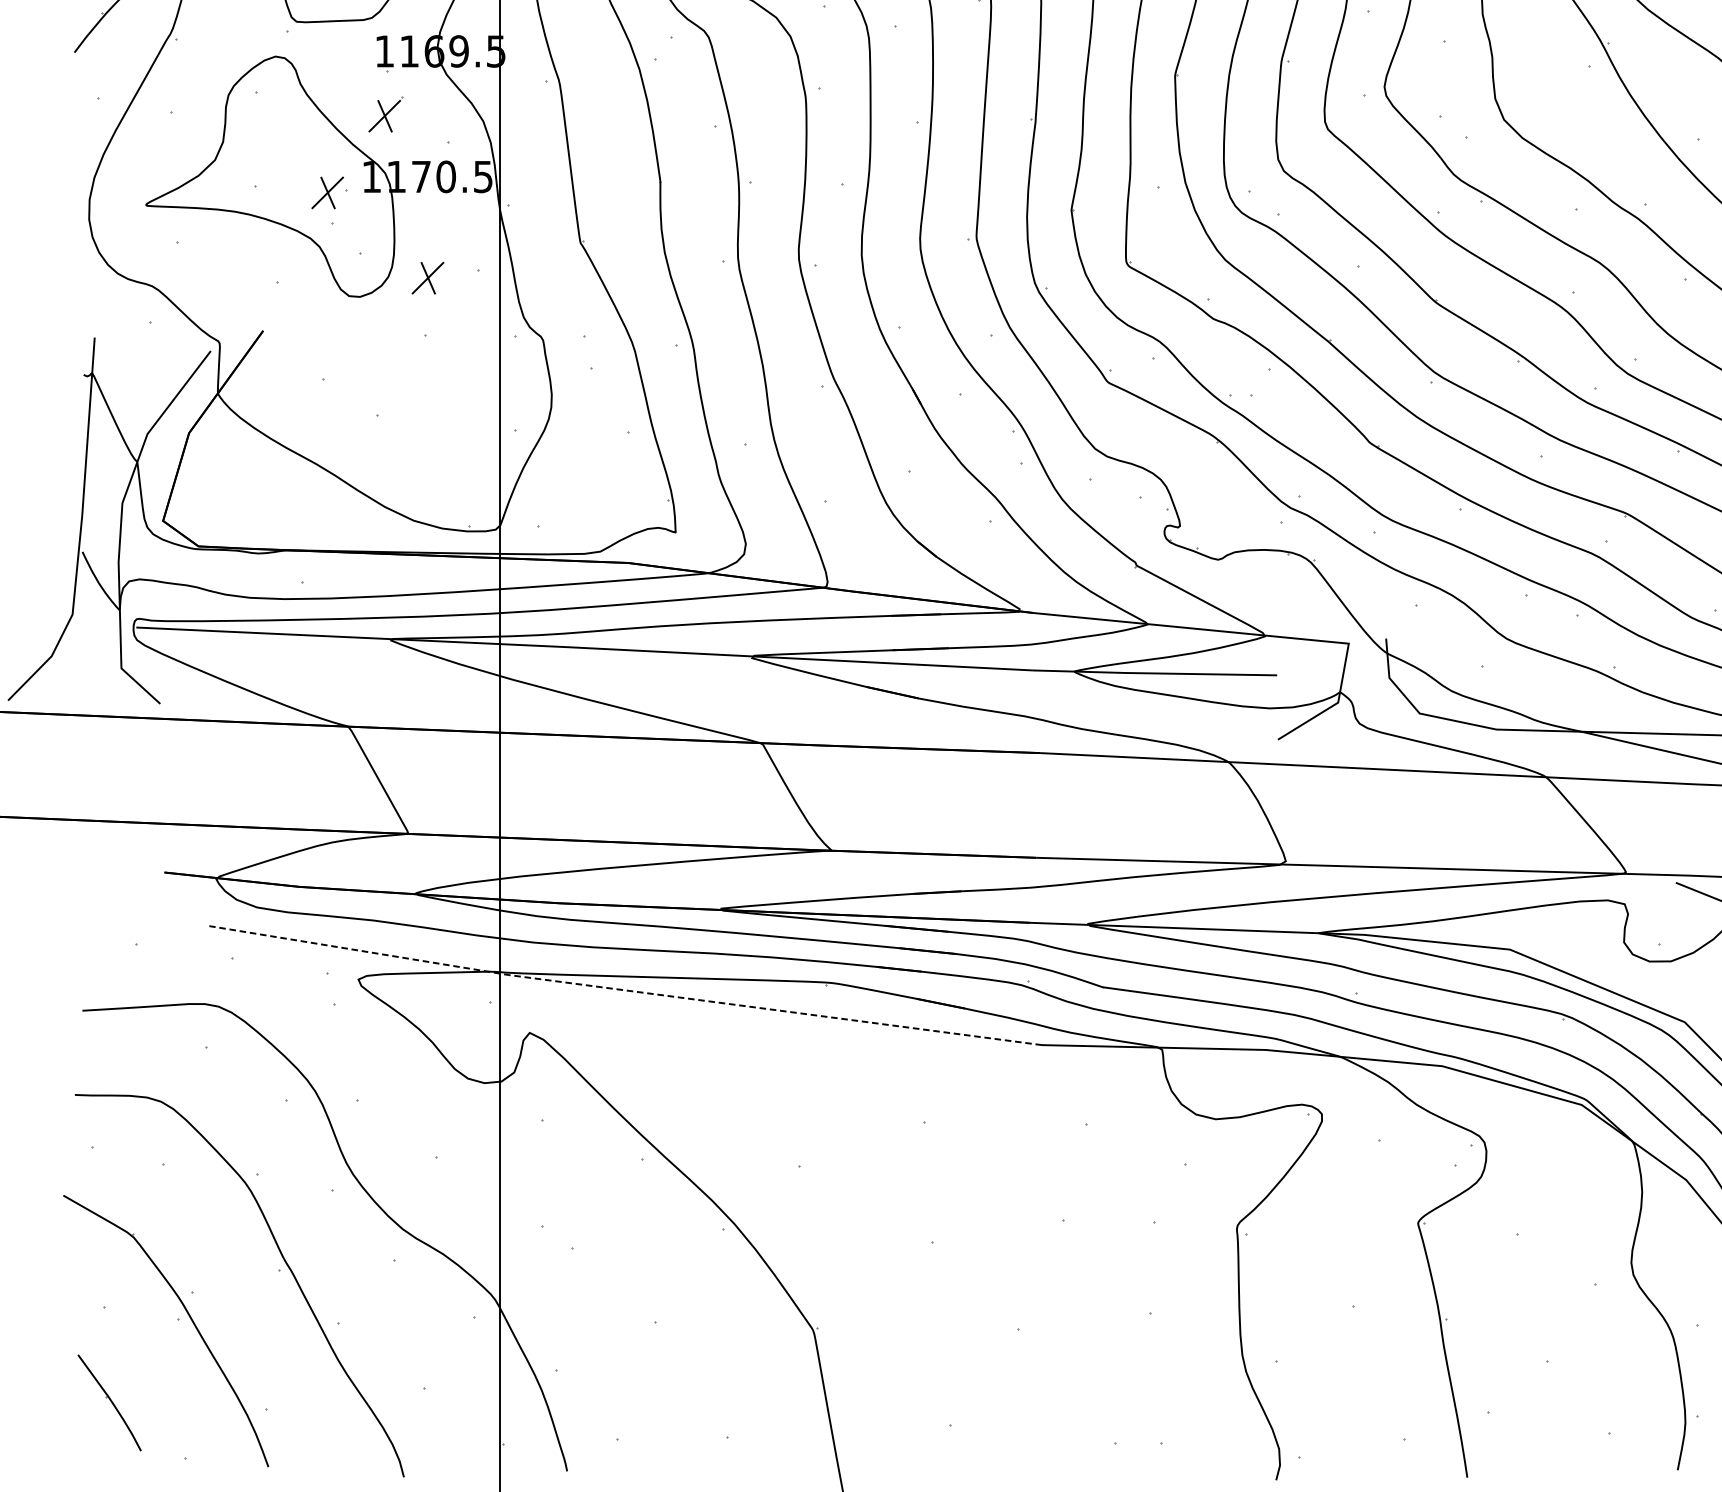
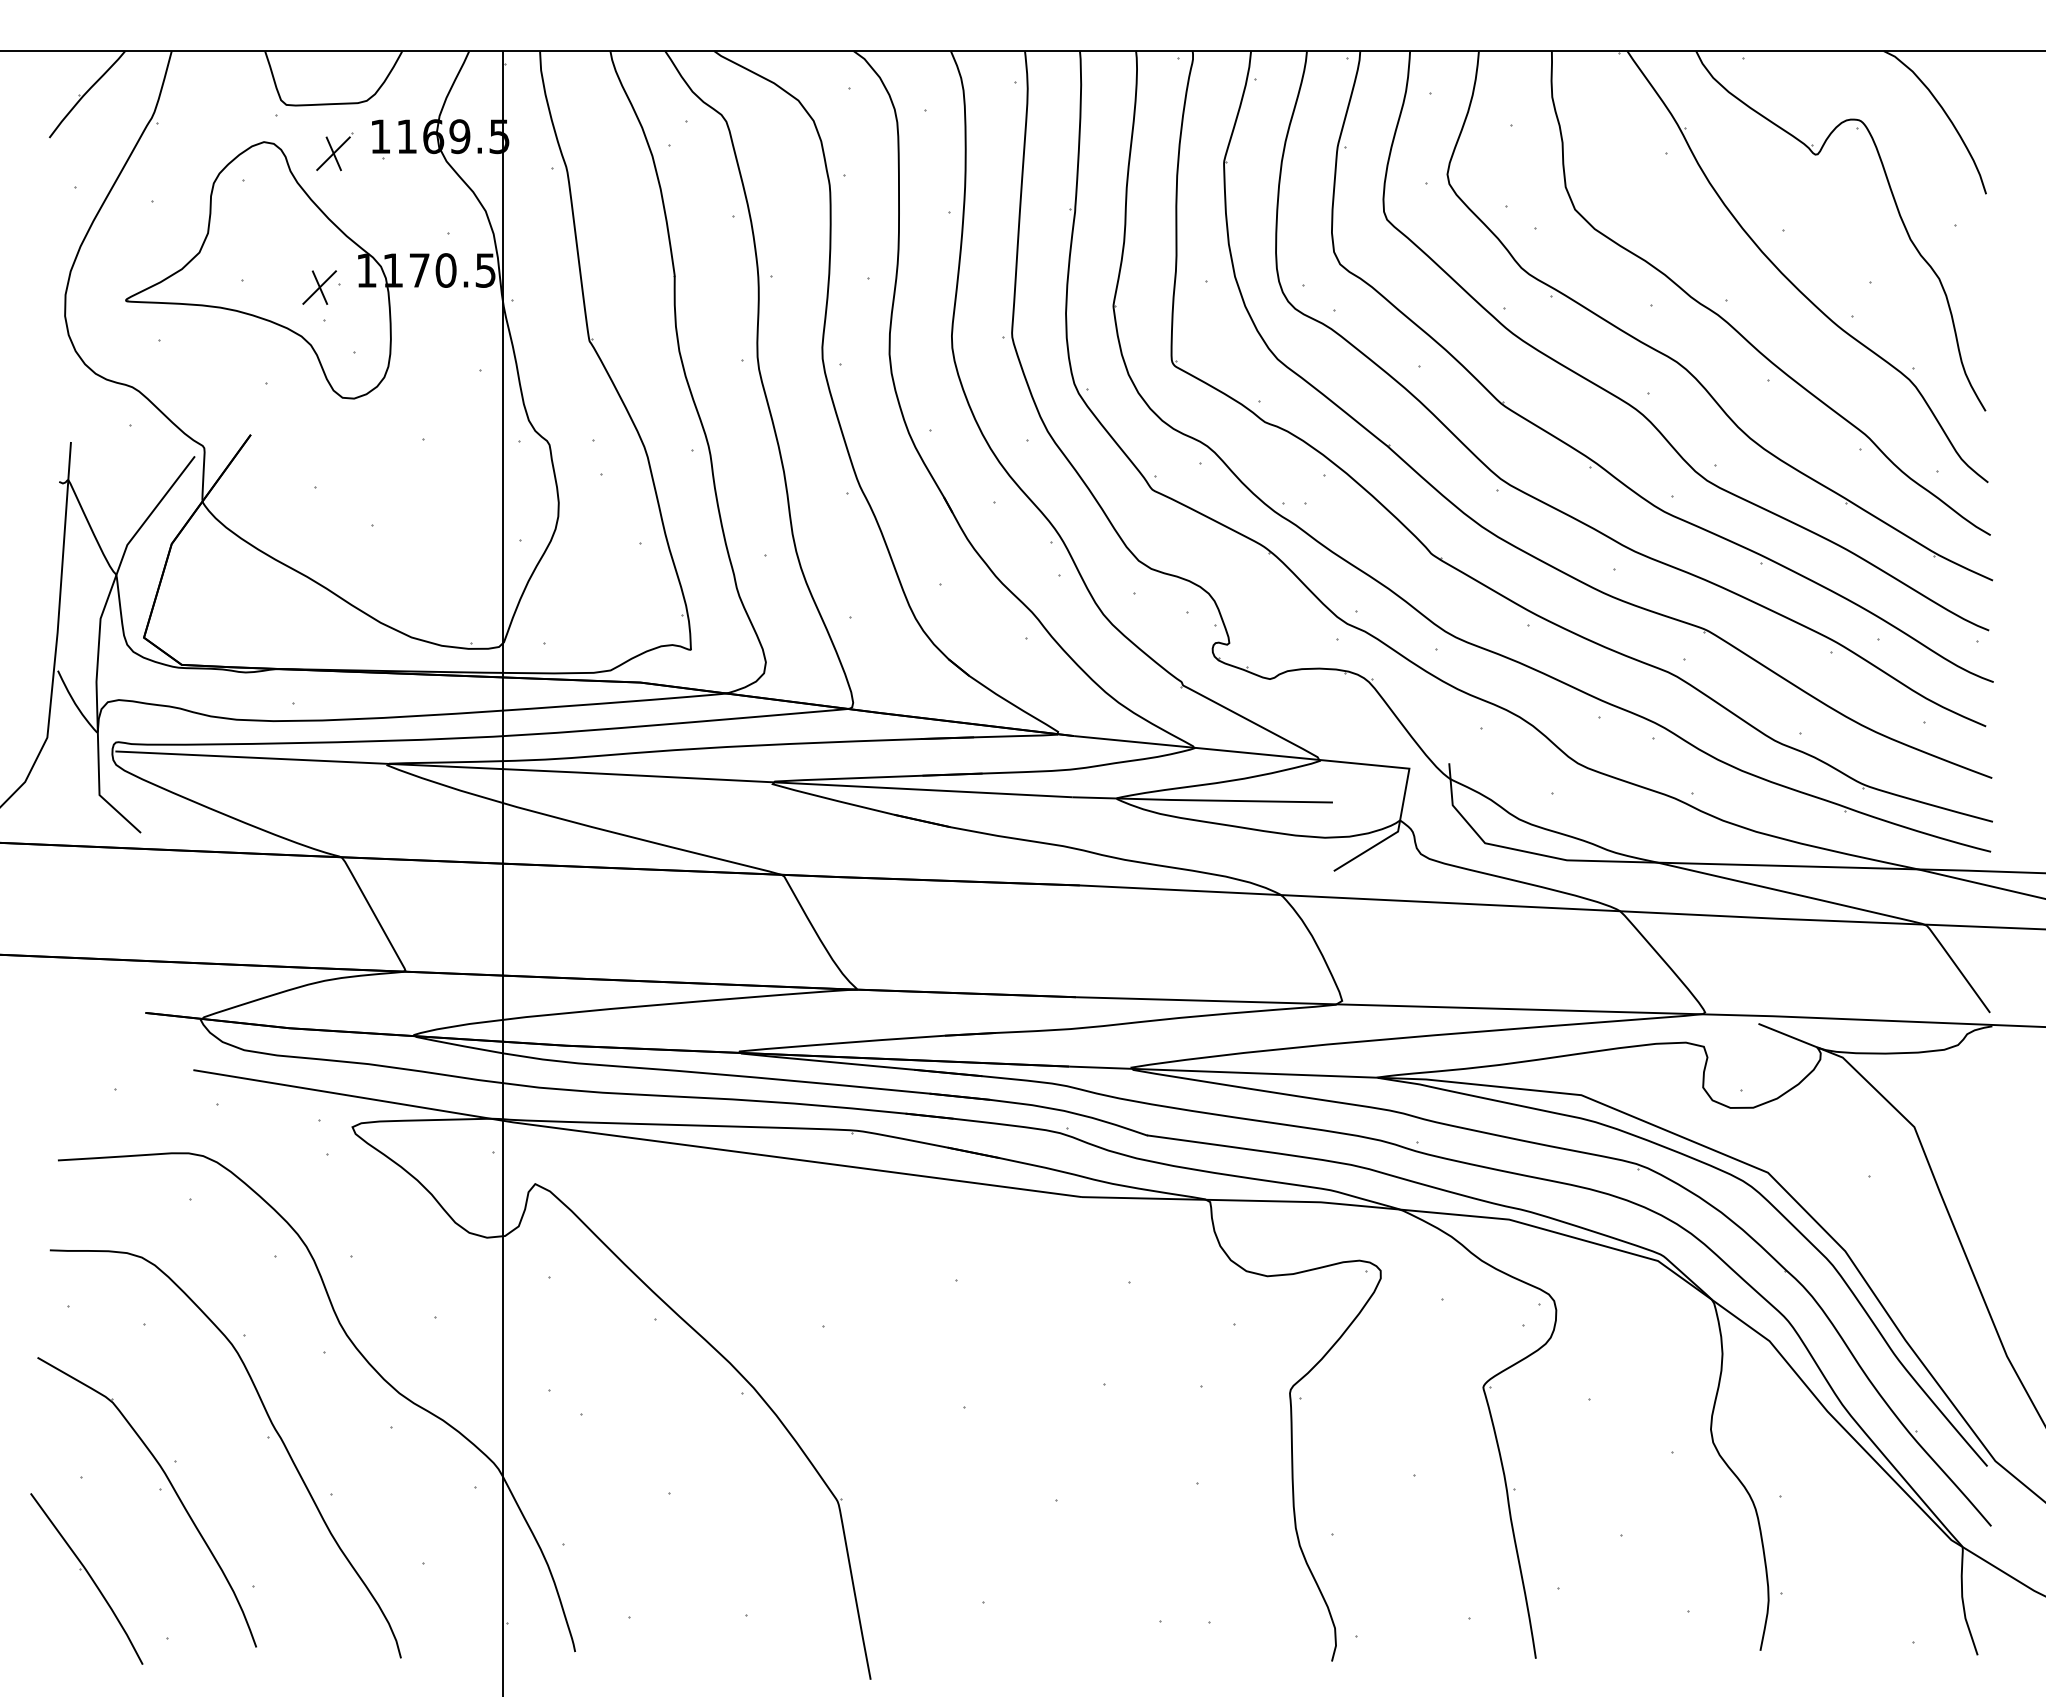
part: (385, 114) -> (334, 151), moved
part: (427, 278) -> (426, 378), removed
line: (623, 990) -> (635, 1138), dashed -> solid
part: (109, 1402) -> (86, 1578), size x1.67

